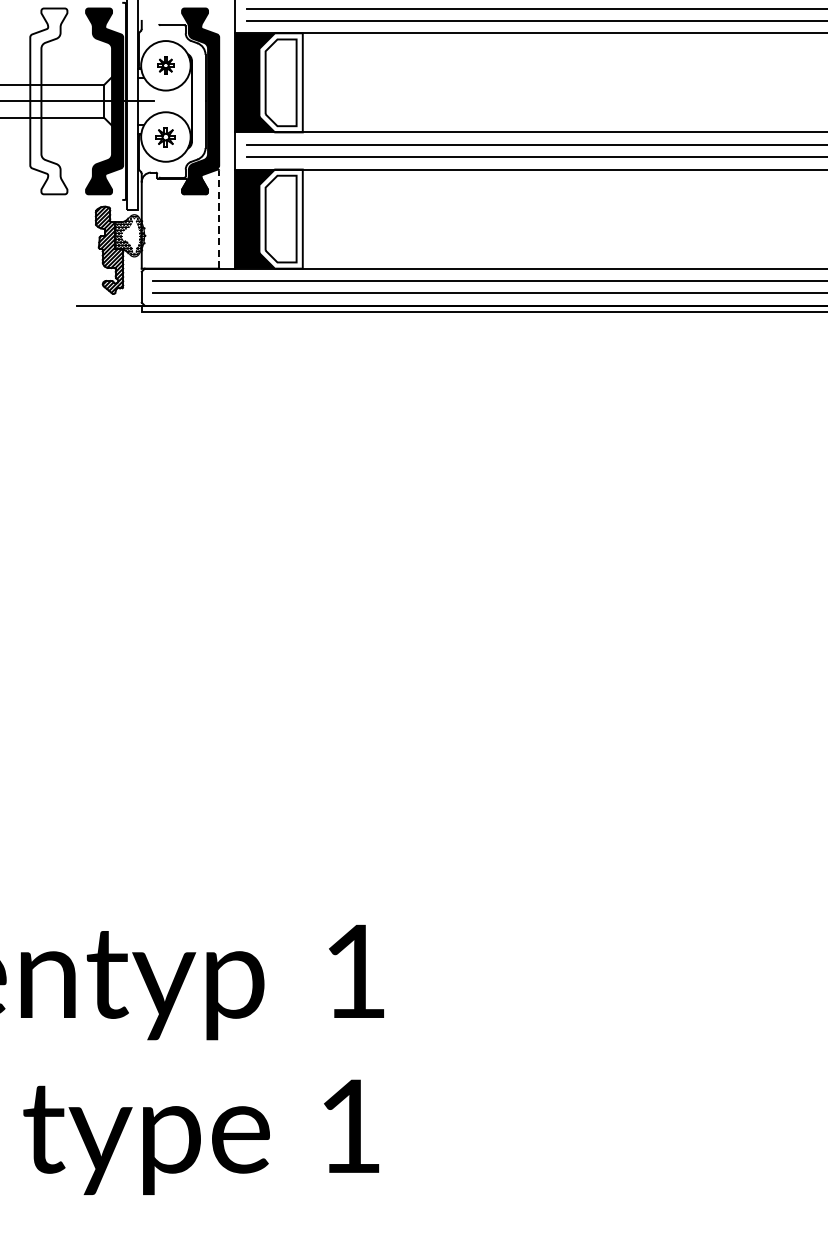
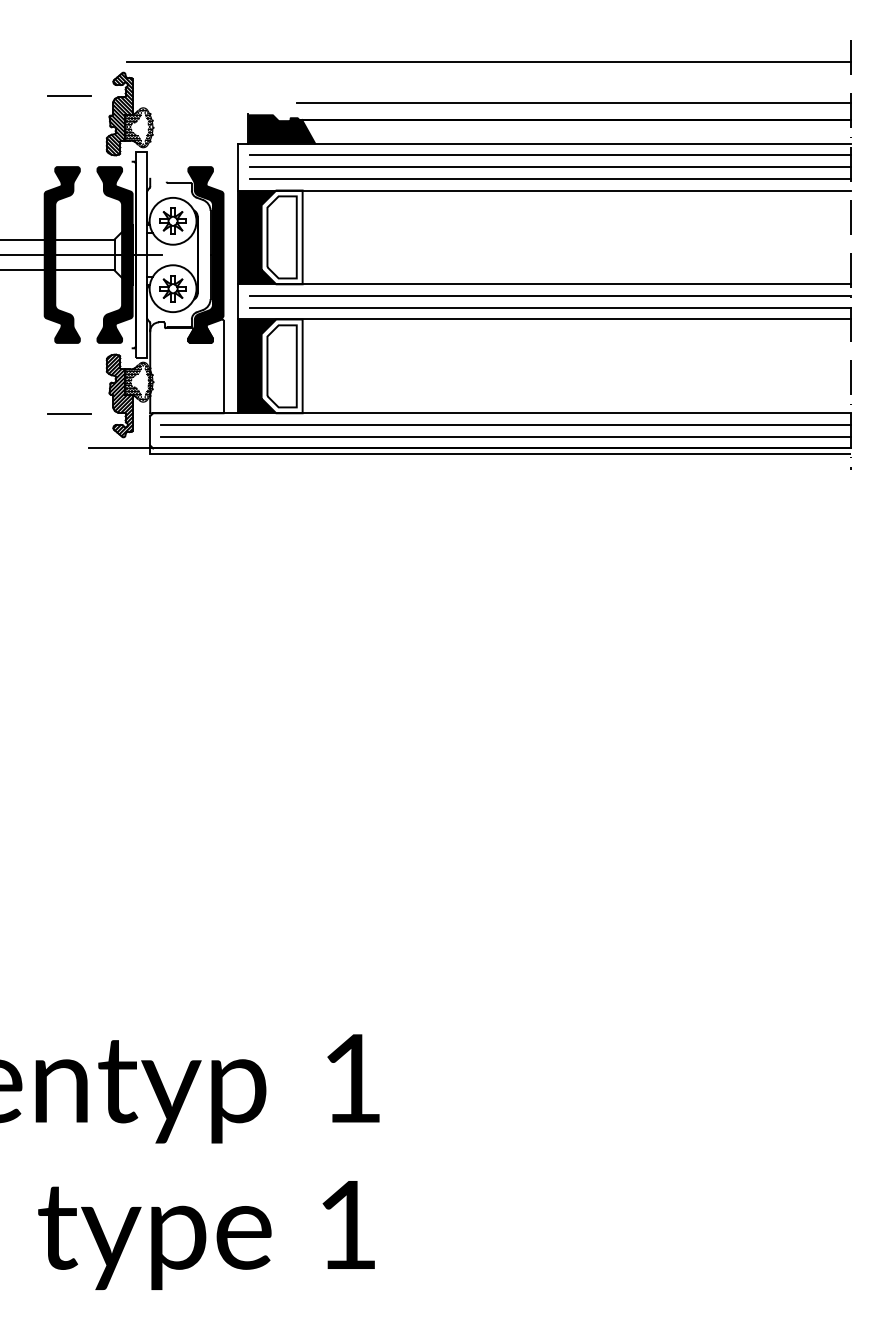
part: (165, 64) -> (172, 220), size x1.67
fill: (48, 100) -> (61, 254), added
part: (165, 136) -> (172, 288), size x1.43
line: (219, 219) -> (223, 366), dashed -> solid
line: (56, 269) -> (69, 414), added

